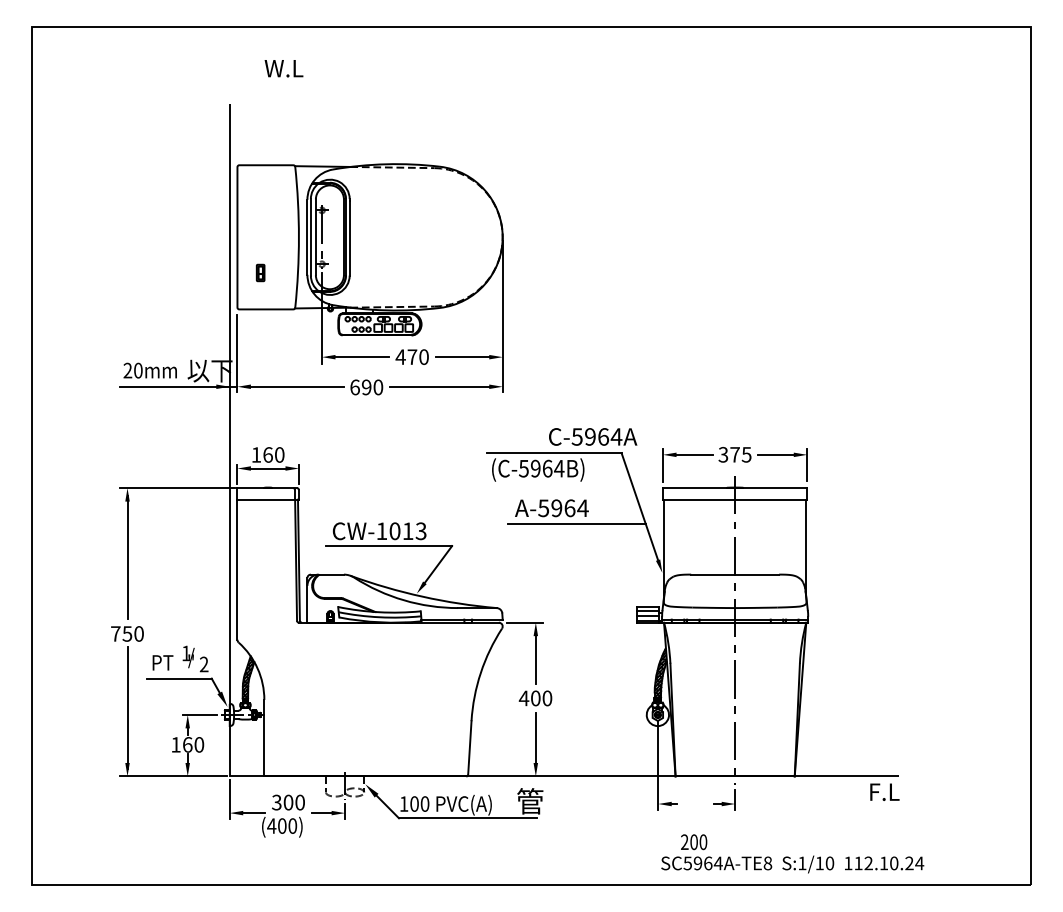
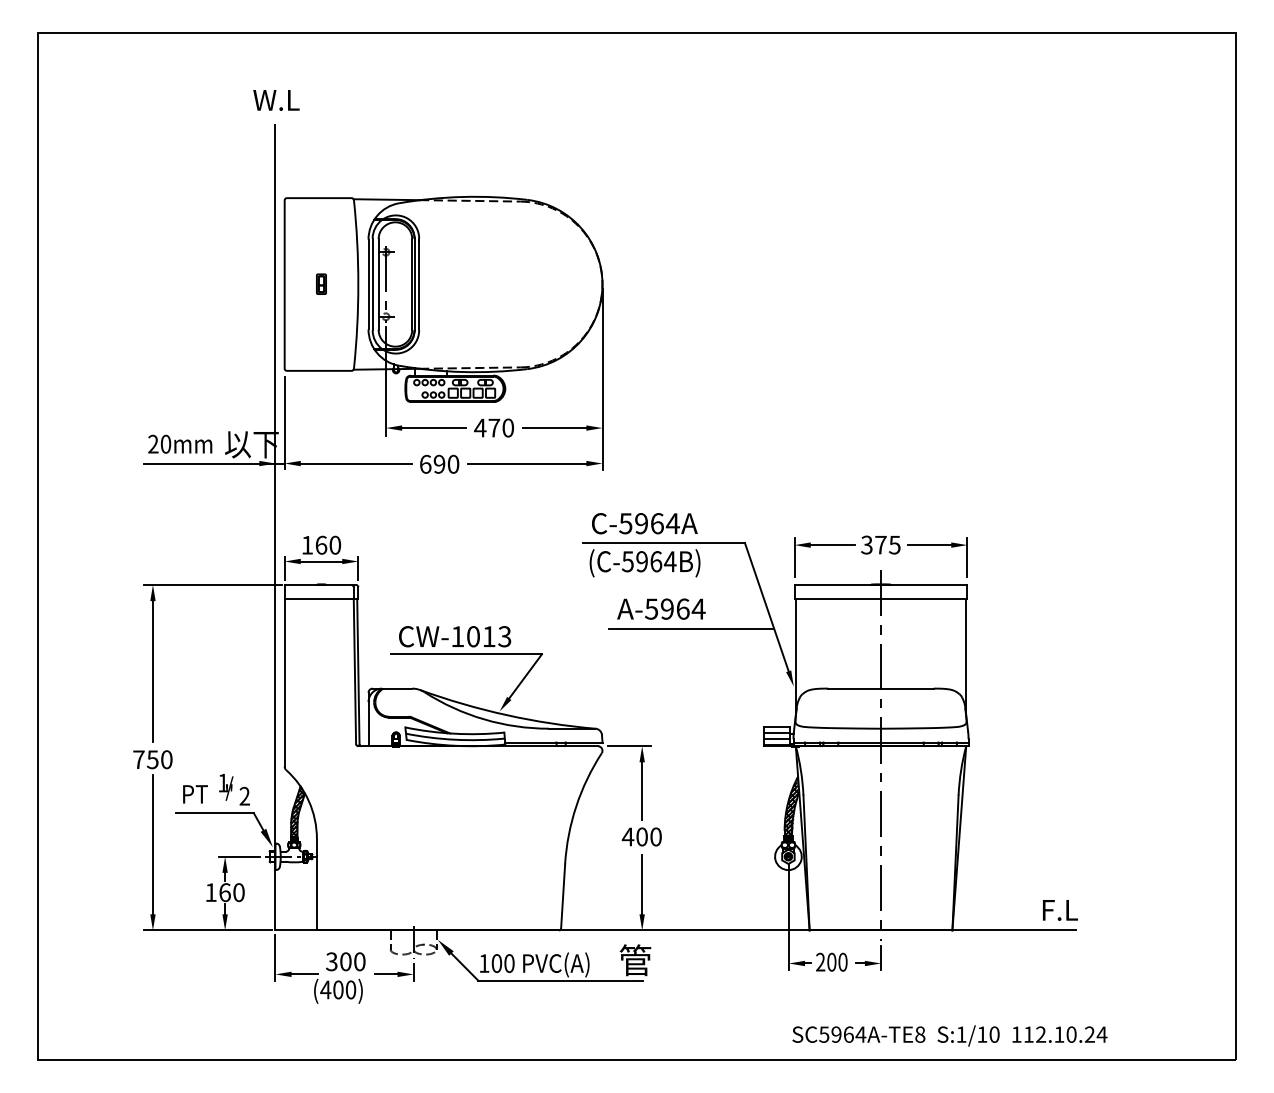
text: (284, 68) -> (276, 100), moved
part: (260, 272) -> (321, 283), moved
text: (592, 436) -> (644, 523), moved
text: (884, 792) -> (1060, 910), moved
text: (693, 841) -> (831, 961), moved

